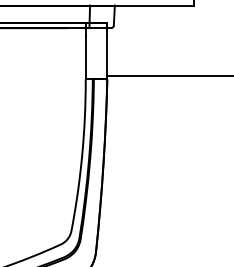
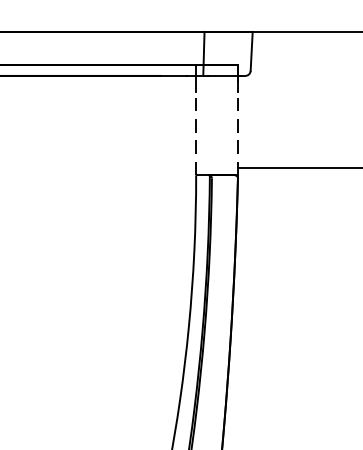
line: (85, 57) -> (195, 132), solid -> dashed
line: (107, 57) -> (238, 132), solid -> dashed

